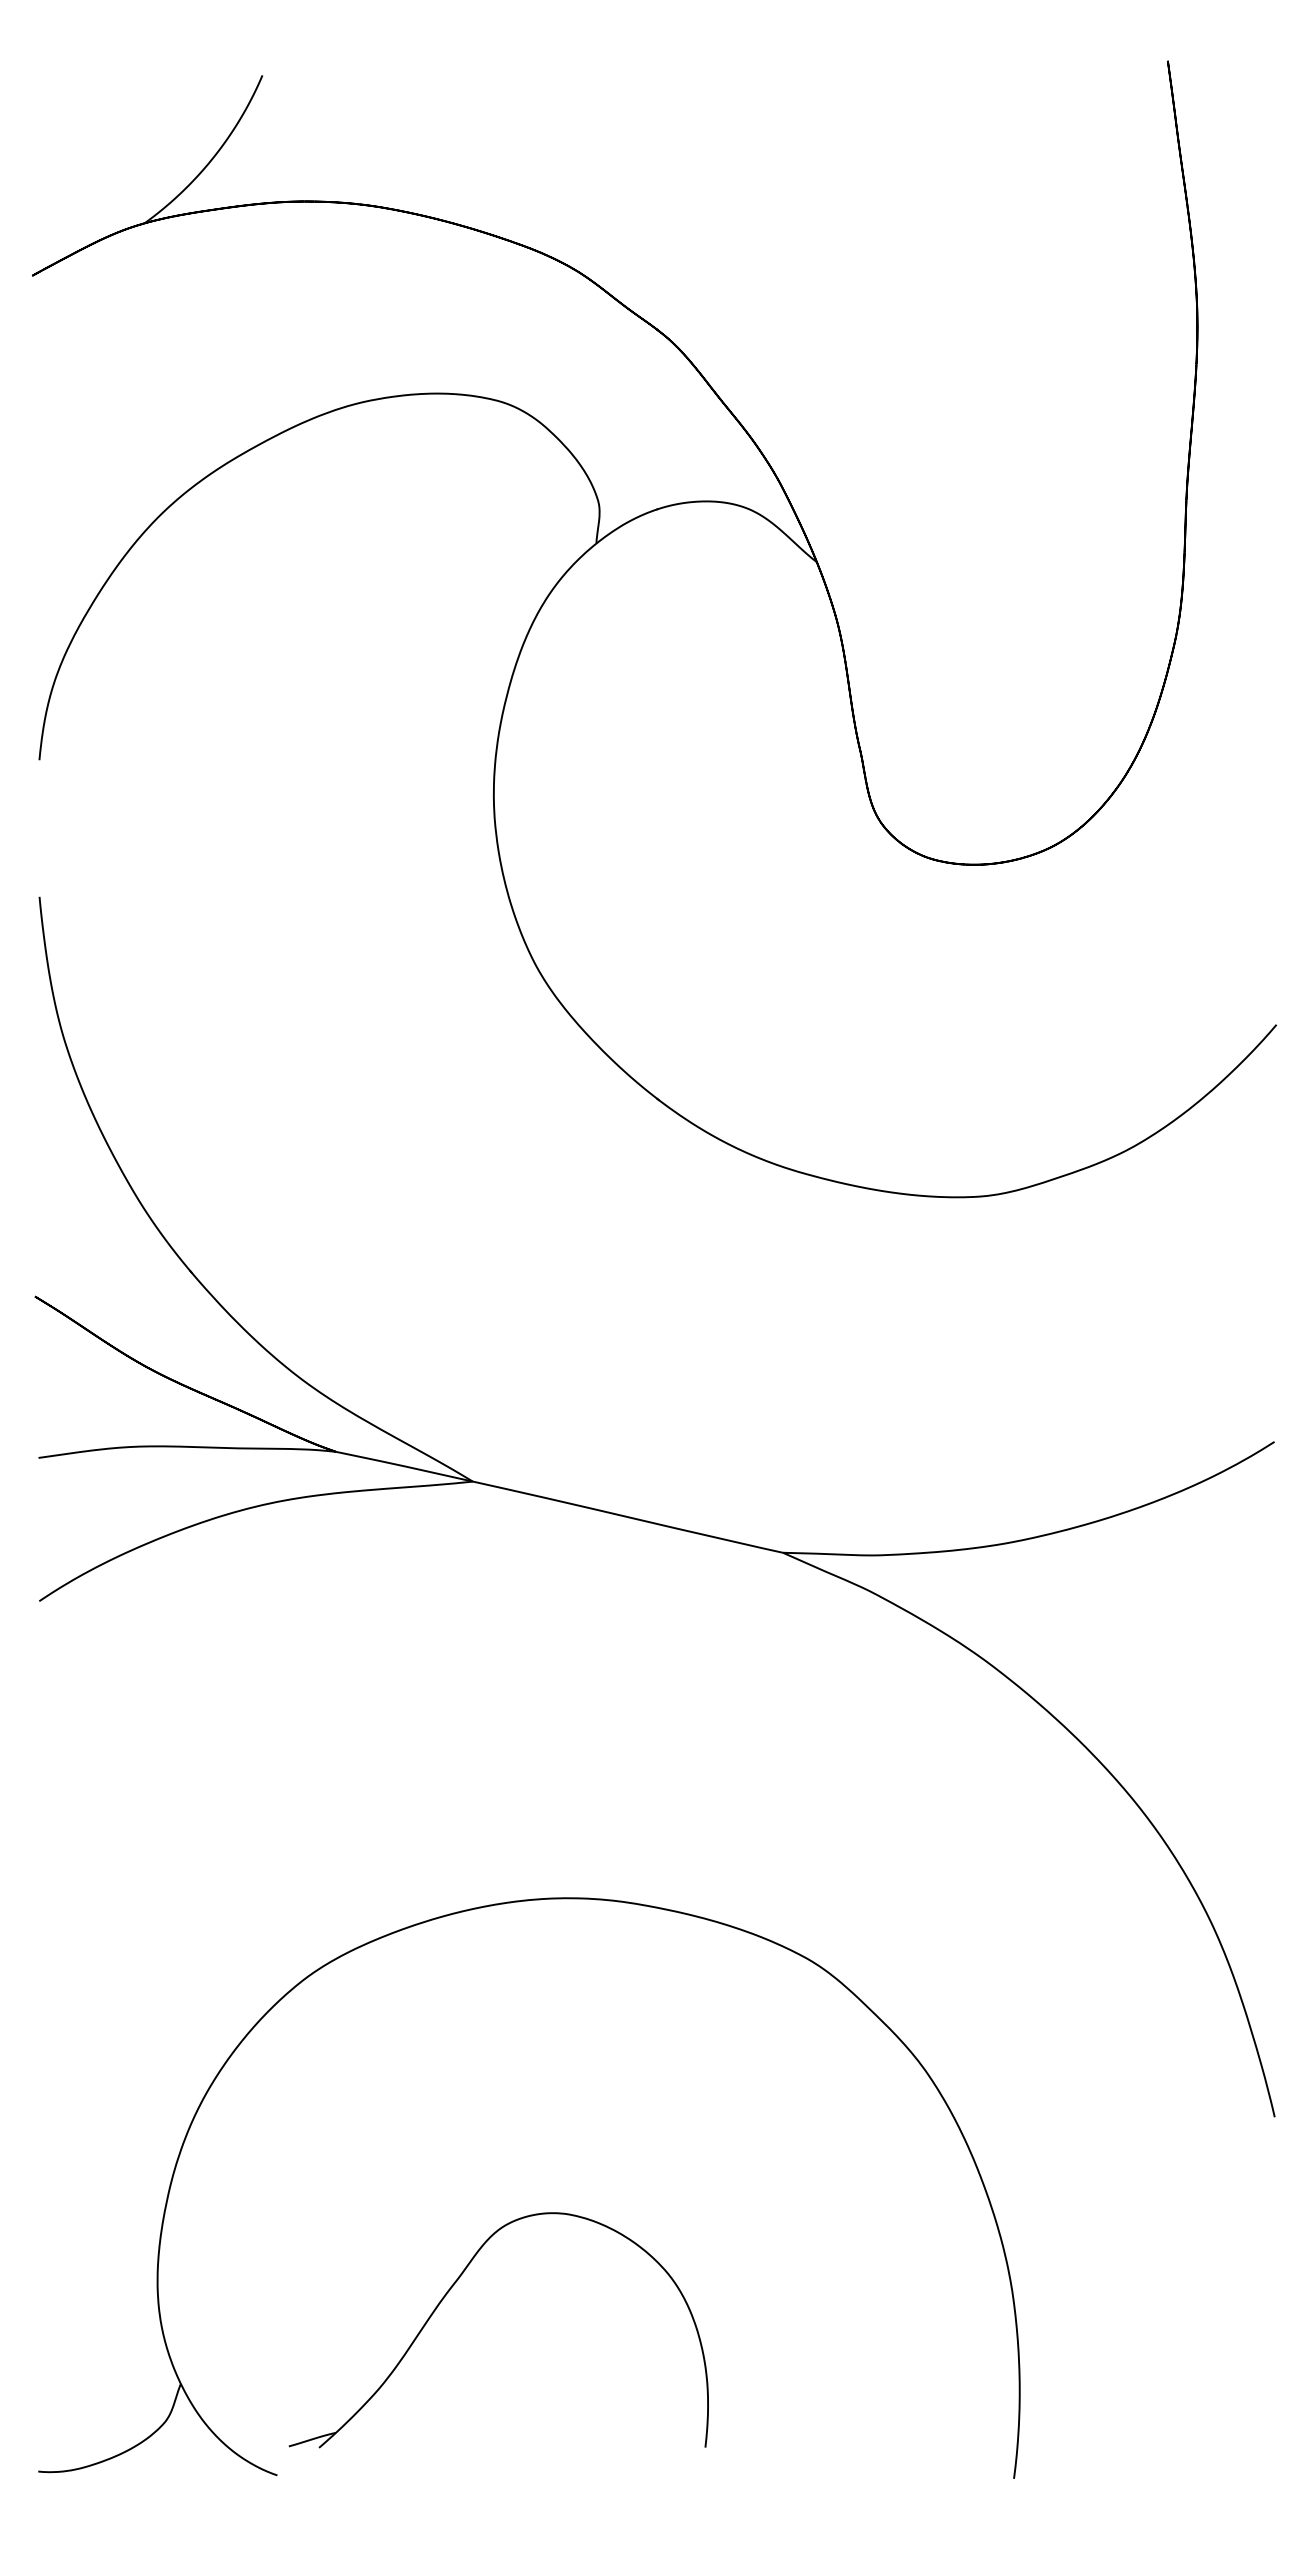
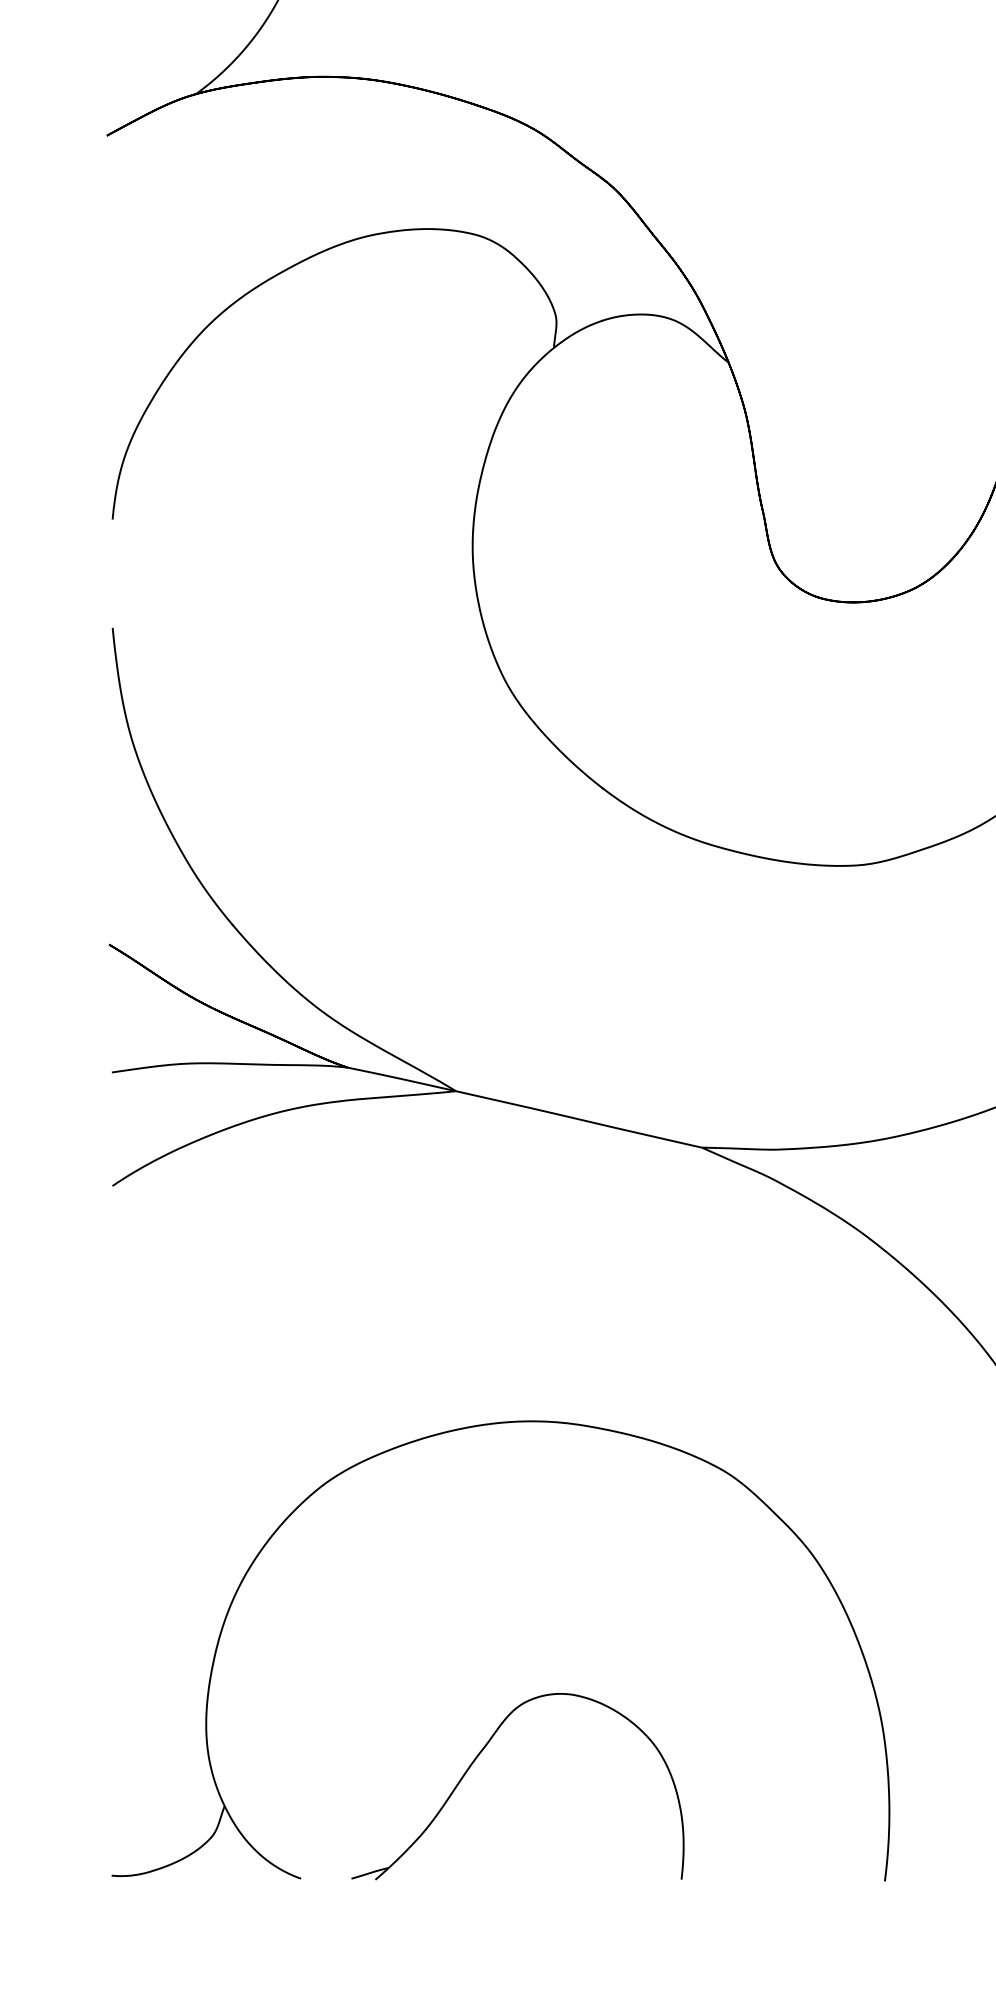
part: (447, 2294) -> (477, 1758), moved

